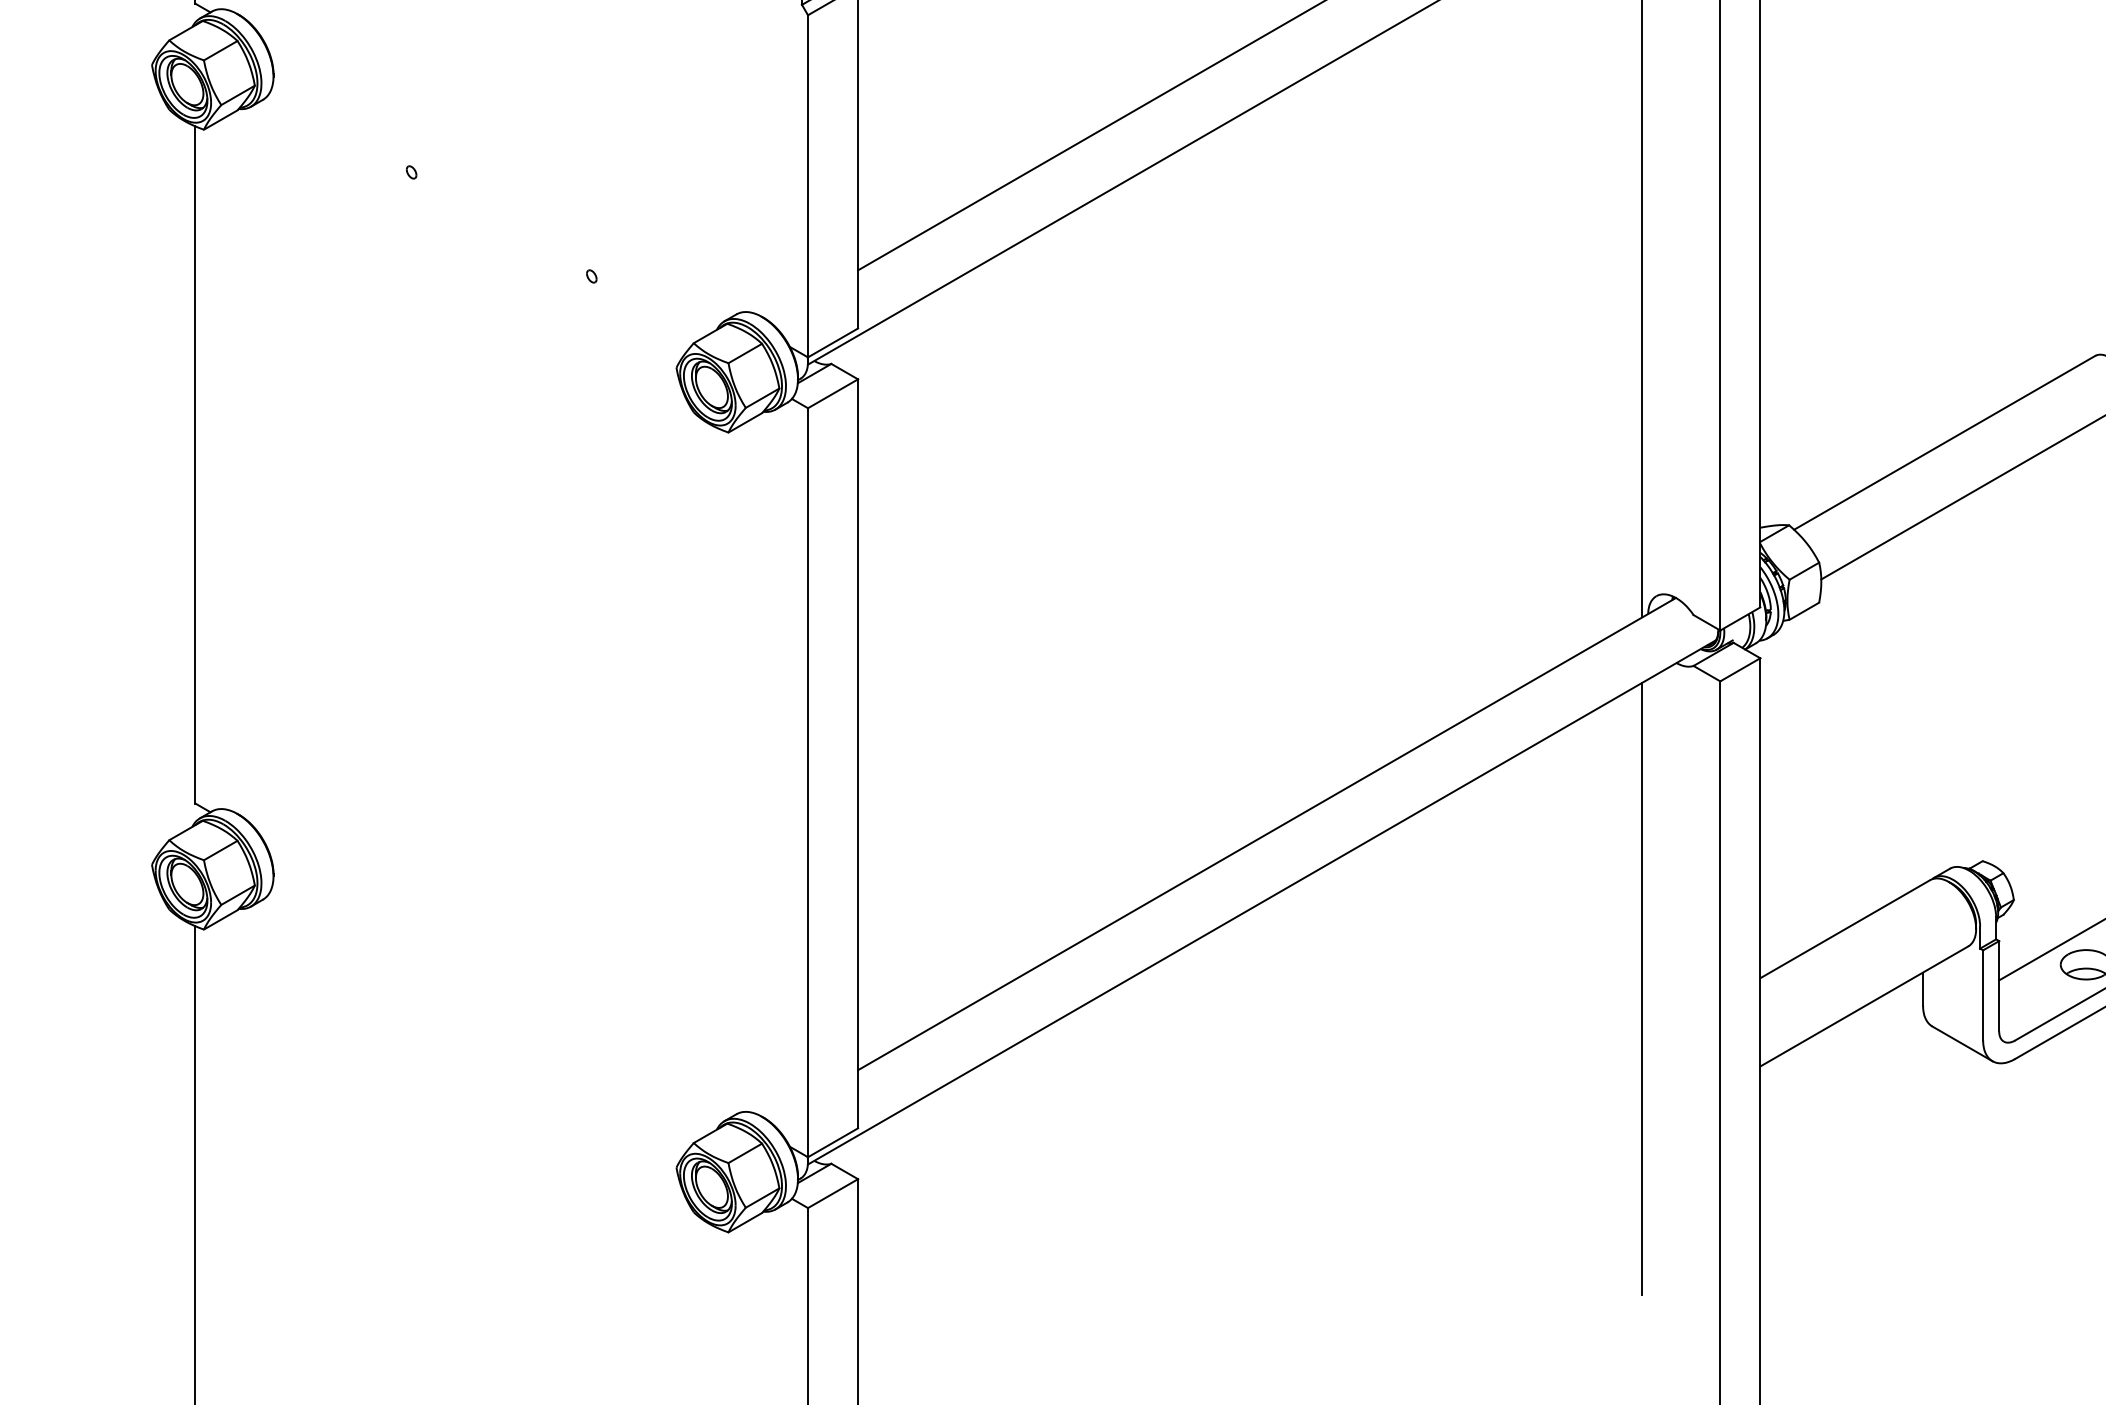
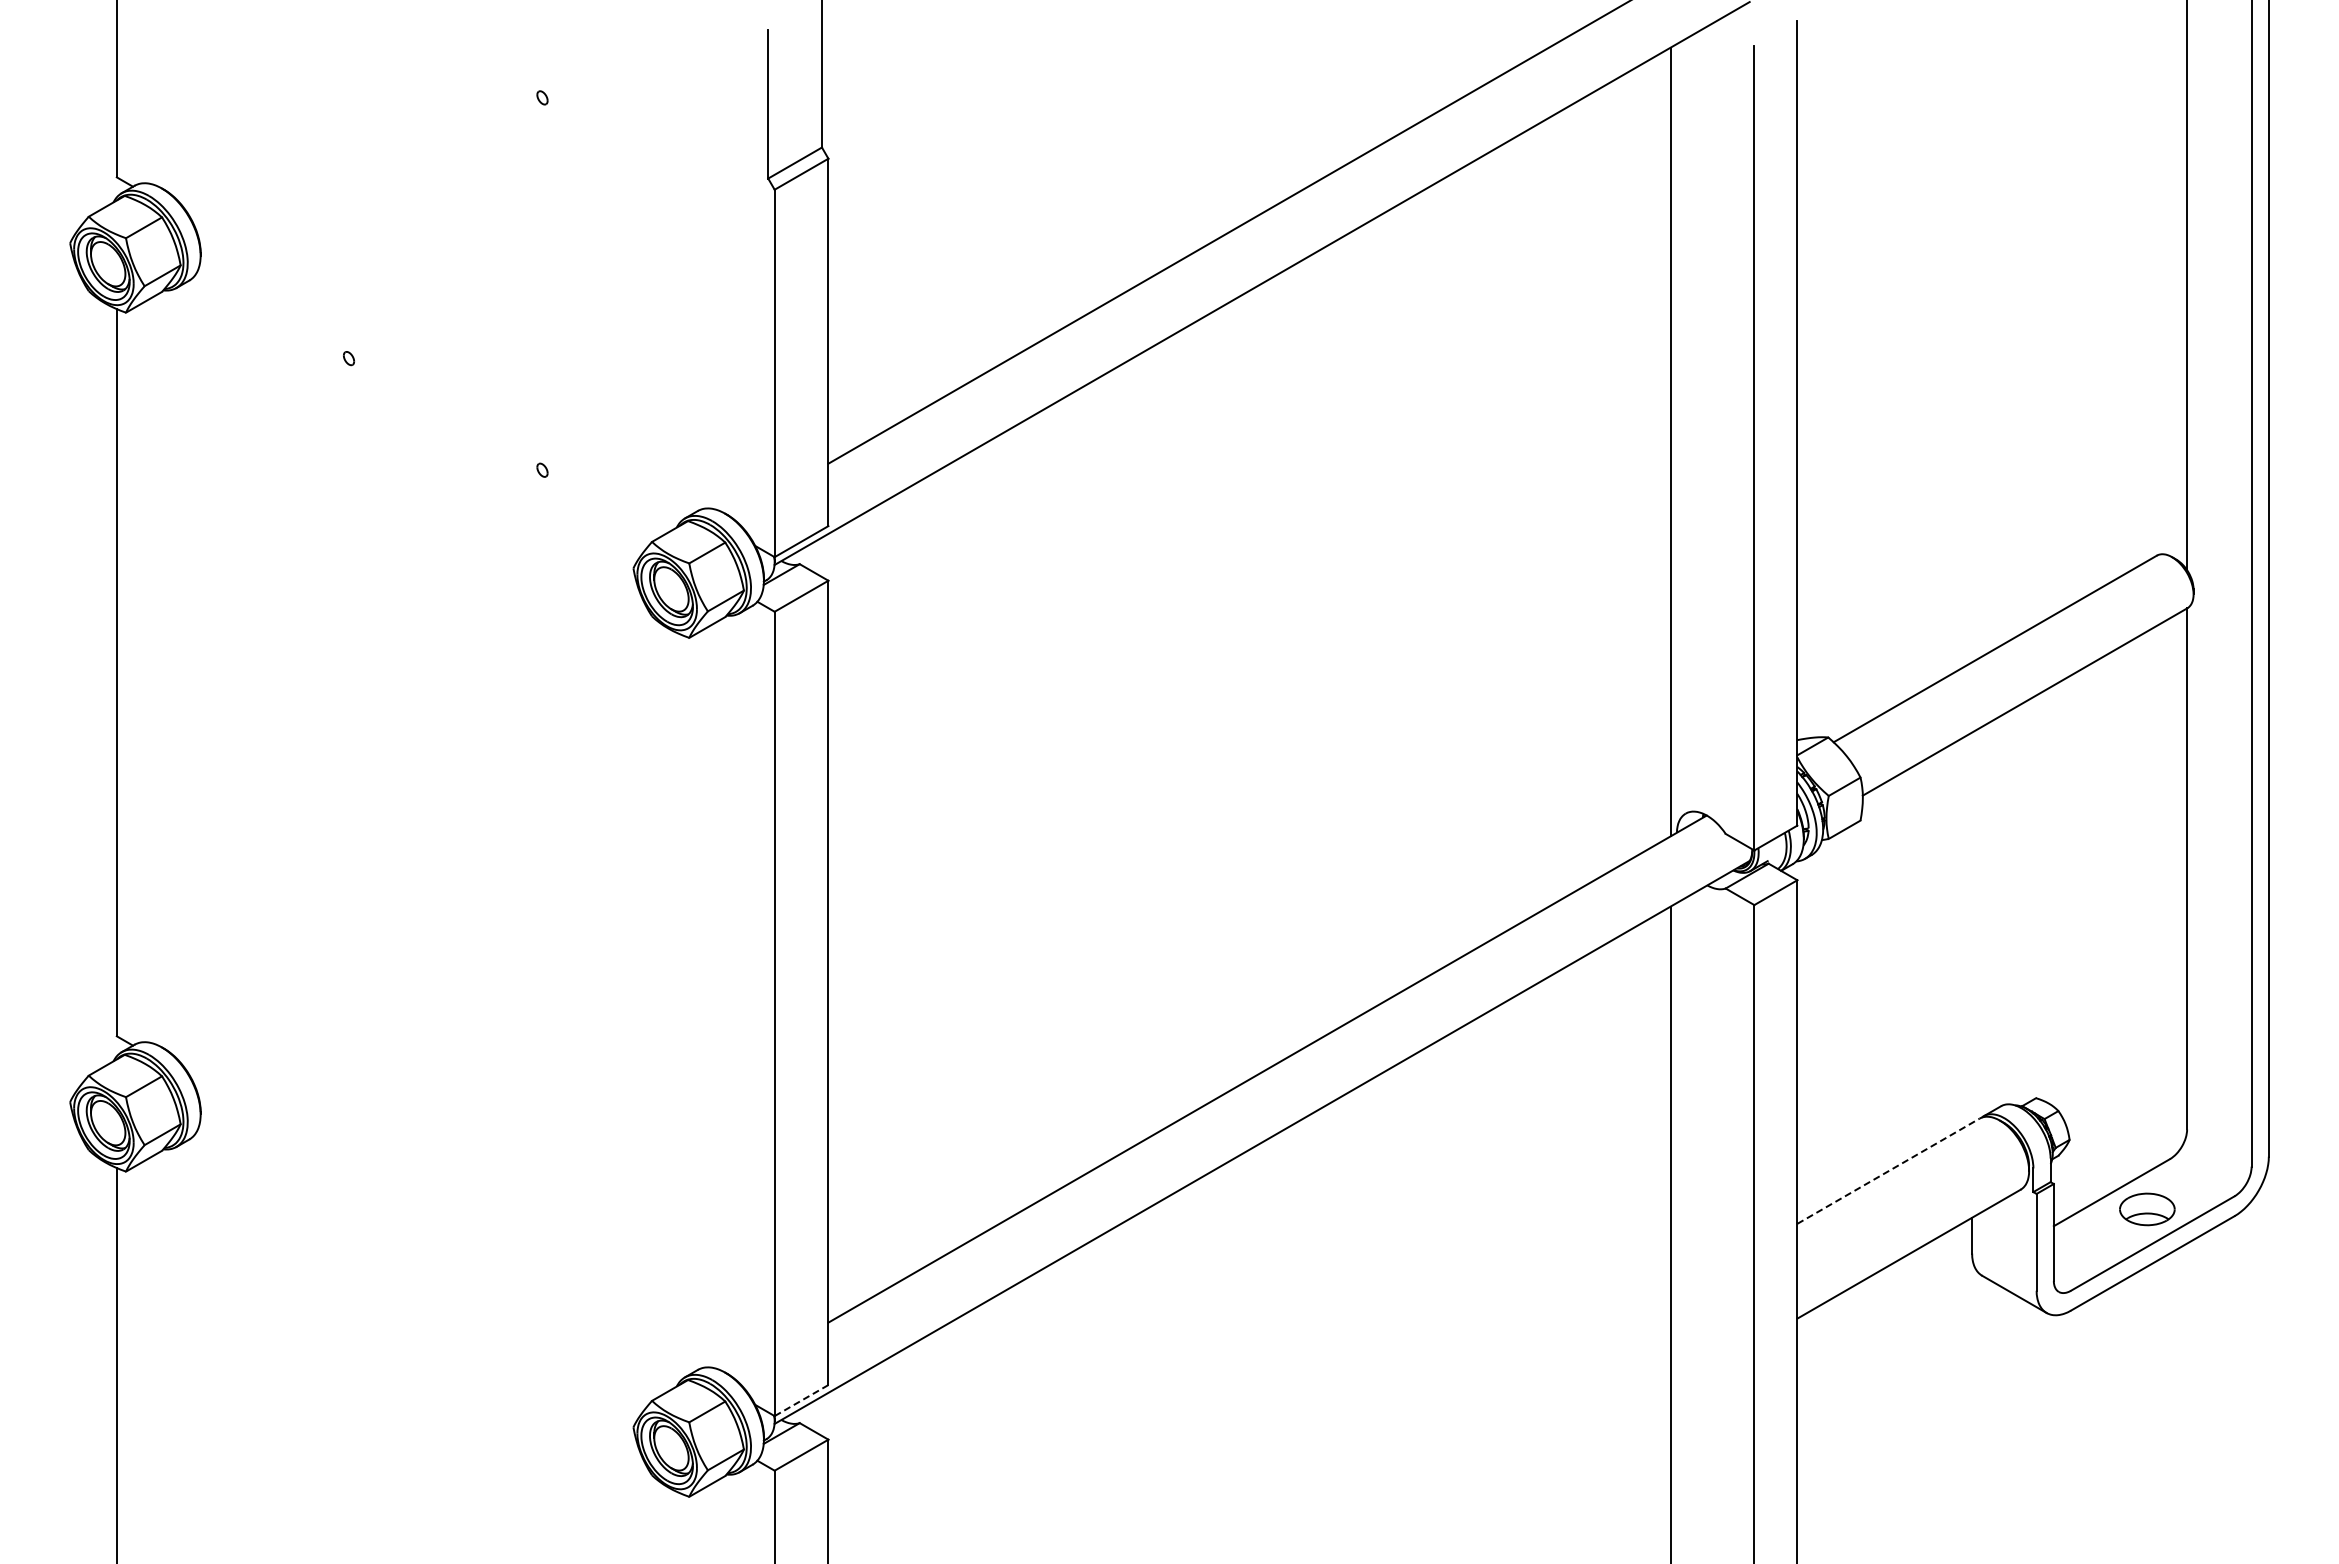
line: (1845, 929) -> (1888, 1171), solid -> dashed
line: (832, 1142) -> (801, 1400), solid -> dashed

